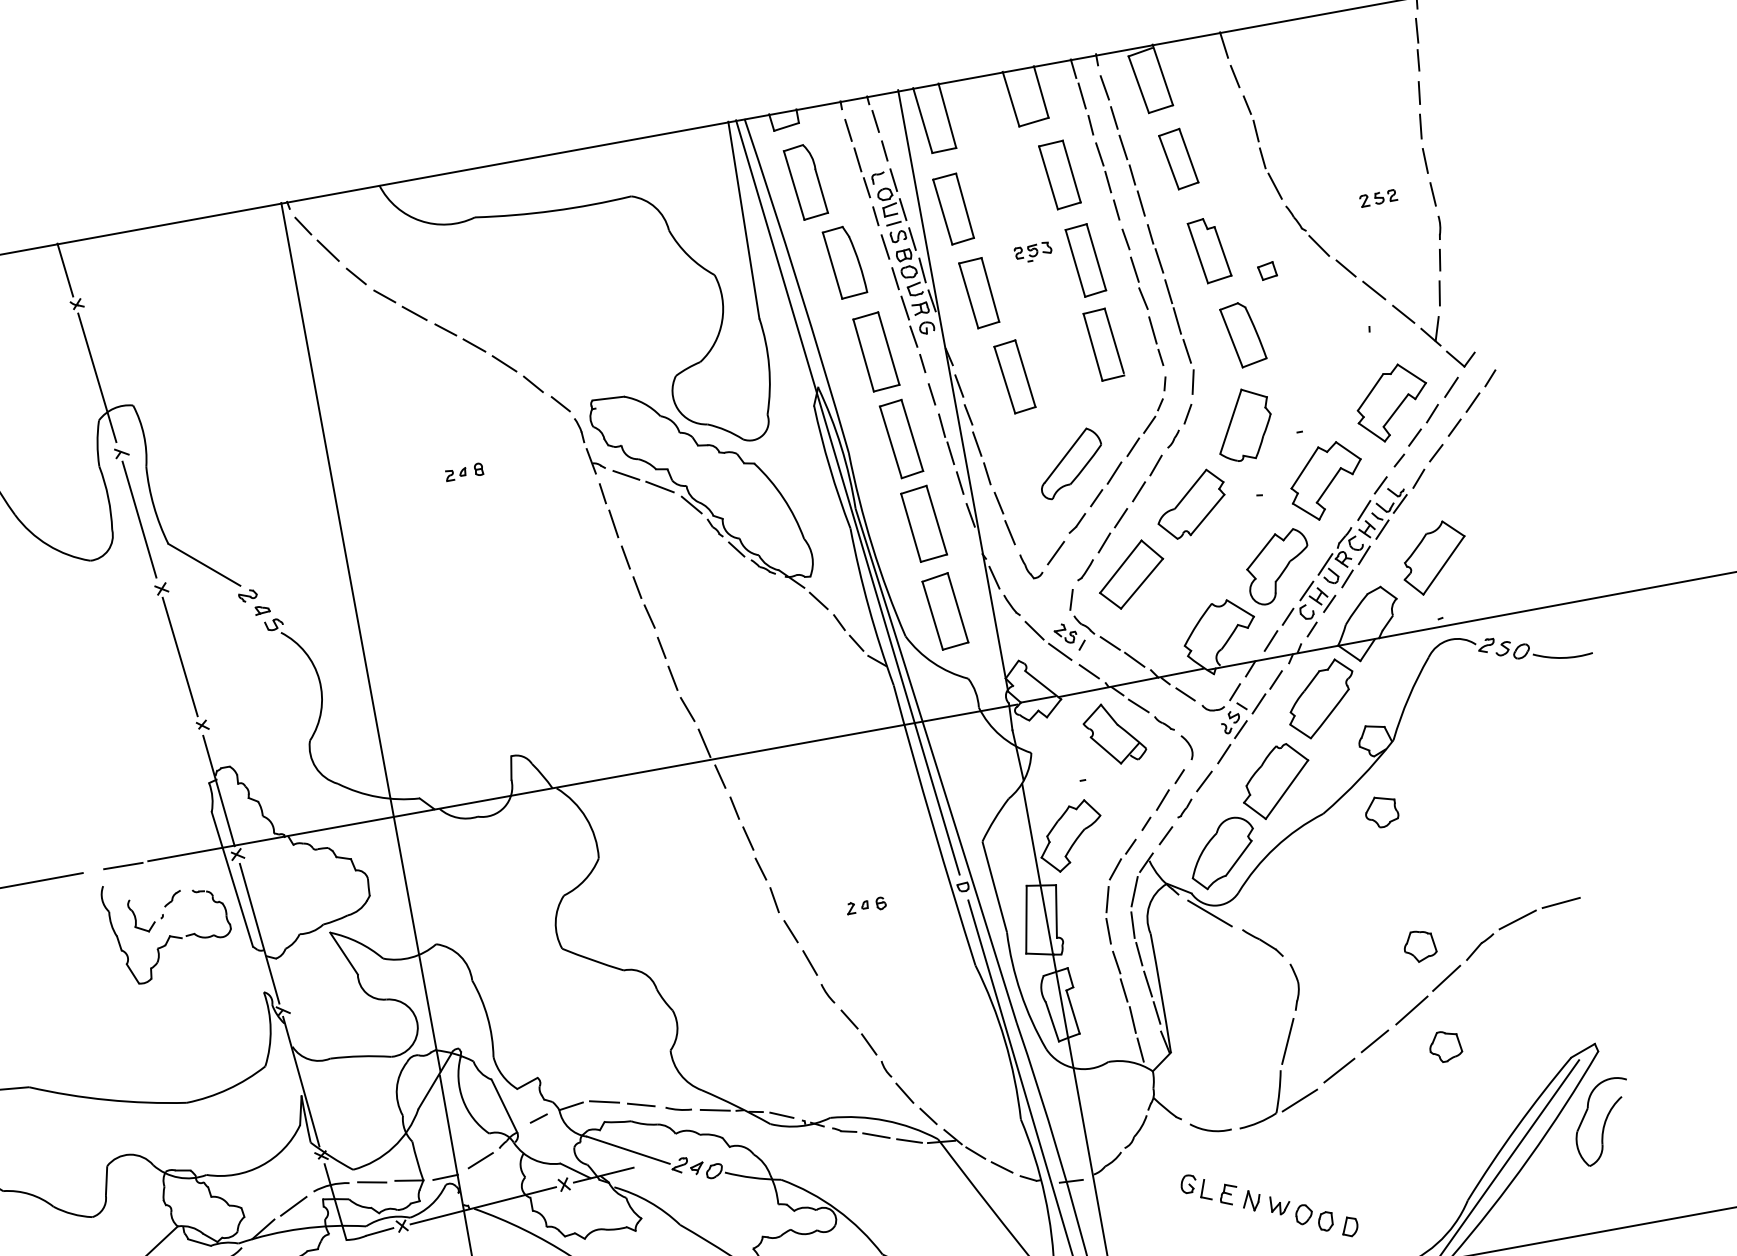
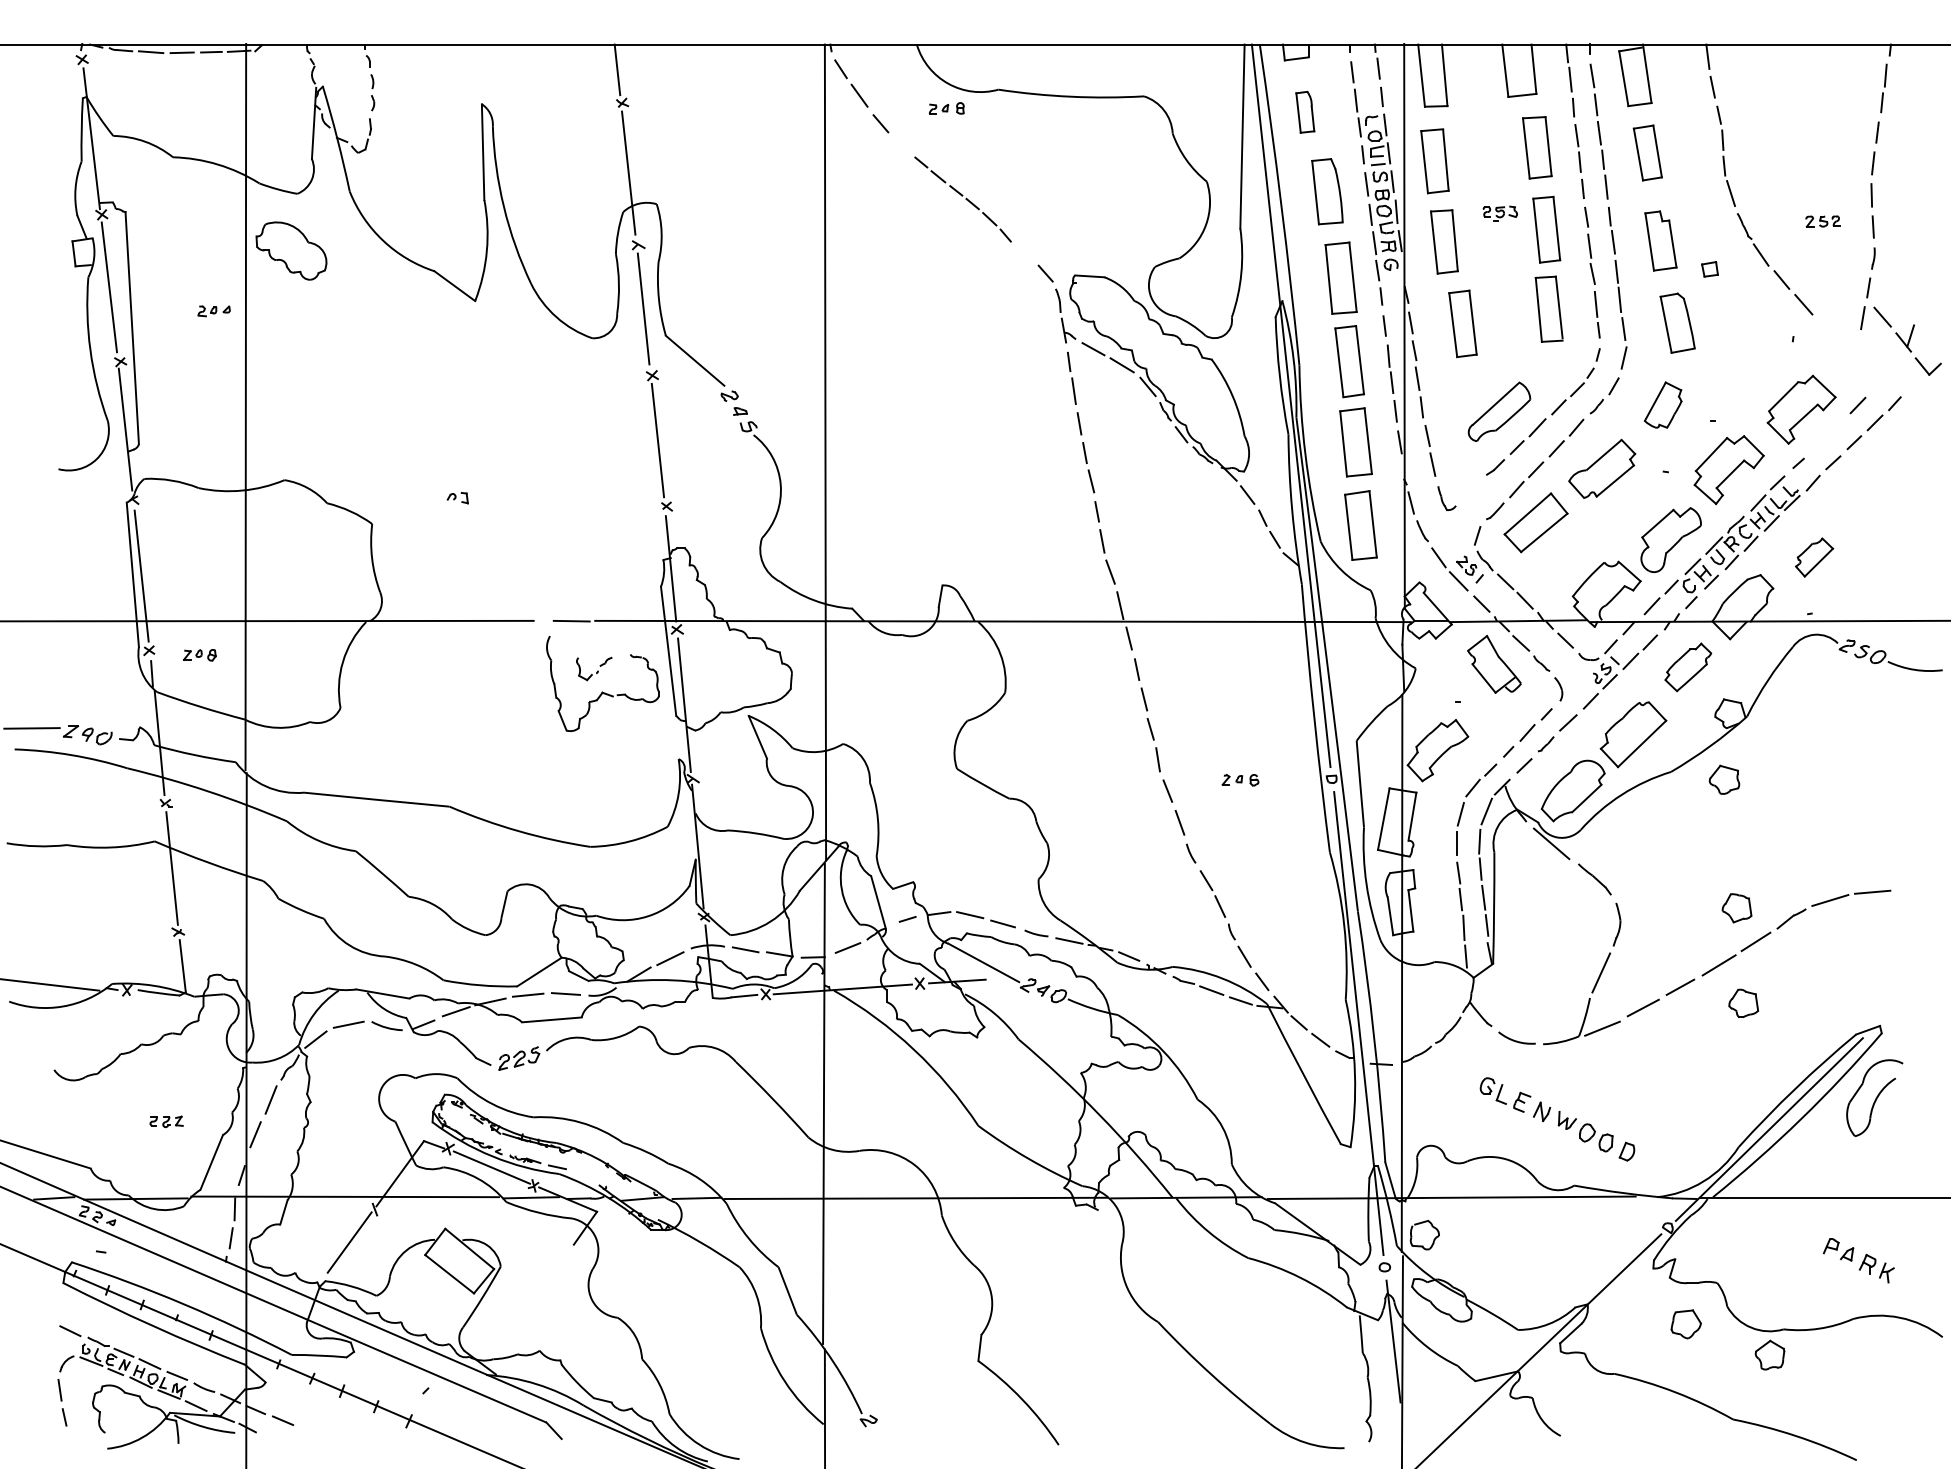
part: (806, 182) -> (1305, 112), size x0.6
part: (1434, 334) -> (1907, 340), moved
part: (457, 341) -> (962, 199), size x0.7
part: (1244, 423) -> (1663, 404), size x0.7
part: (1422, 425) -> (1825, 435), removed
part: (464, 472) -> (946, 108), moved
line: (1056, 552) -> (1471, 490), removed
part: (1434, 557) -> (1814, 557), size x0.6
part: (1320, 699) -> (1687, 667), size x0.7
part: (155, 912) -> (593, 668), size x0.7

